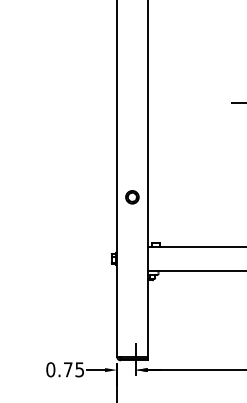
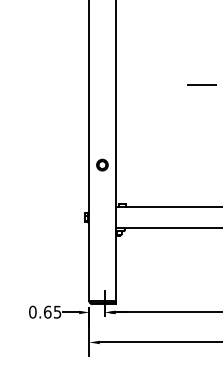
text: (67, 368) -> (47, 311), 0.75 -> 0.65

